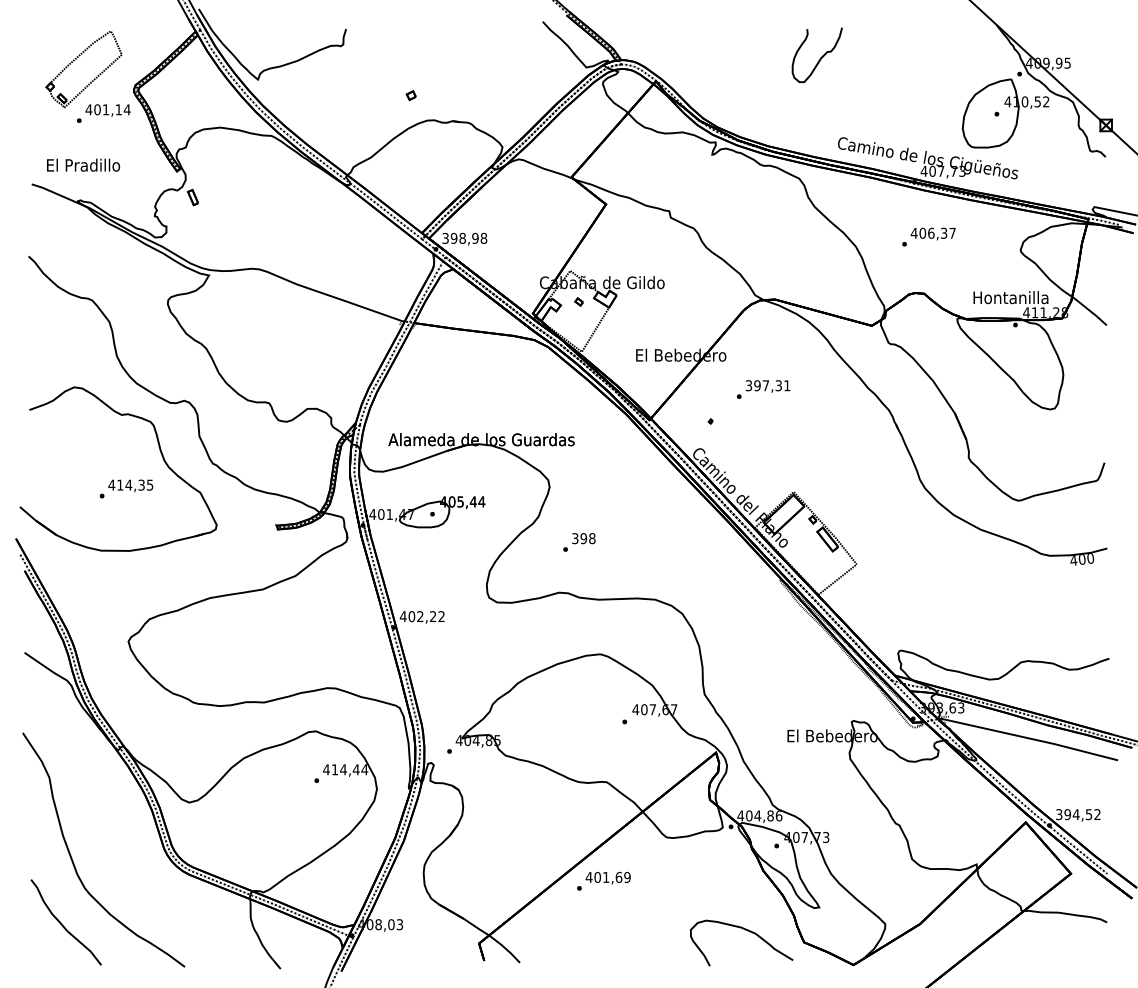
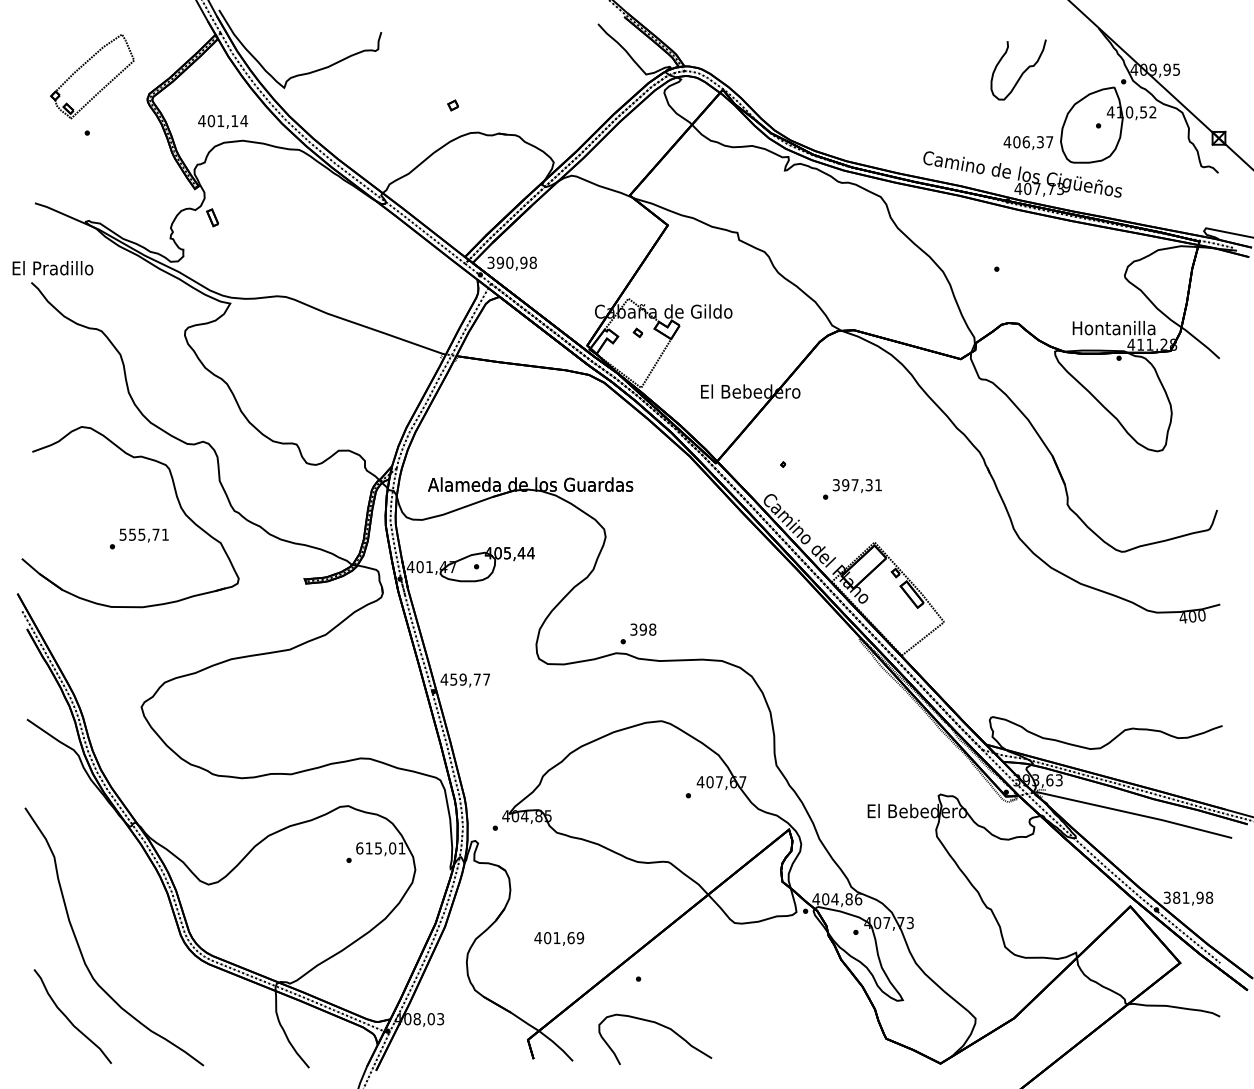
curve: (820, 57) -> (1022, 72), moved
text: (108, 110) -> (223, 121), moved
text: (83, 165) -> (52, 268), moved
text: (933, 233) -> (1028, 142), moved
text: (462, 238) -> (509, 262), 398,98 -> 390,98
text: (763, 389) -> (852, 489), moved
text: (130, 484) -> (143, 534), 414,35 -> 555,71
text: (579, 542) -> (638, 633), moved
text: (426, 616) -> (470, 679), 402,22 -> 459,77
text: (345, 769) -> (380, 848), 414,44 -> 615,01
text: (1083, 814) -> (1193, 897), 394,52 -> 381,98
text: (608, 877) -> (559, 938), moved
curve: (747, 931) -> (661, 1026), moved

